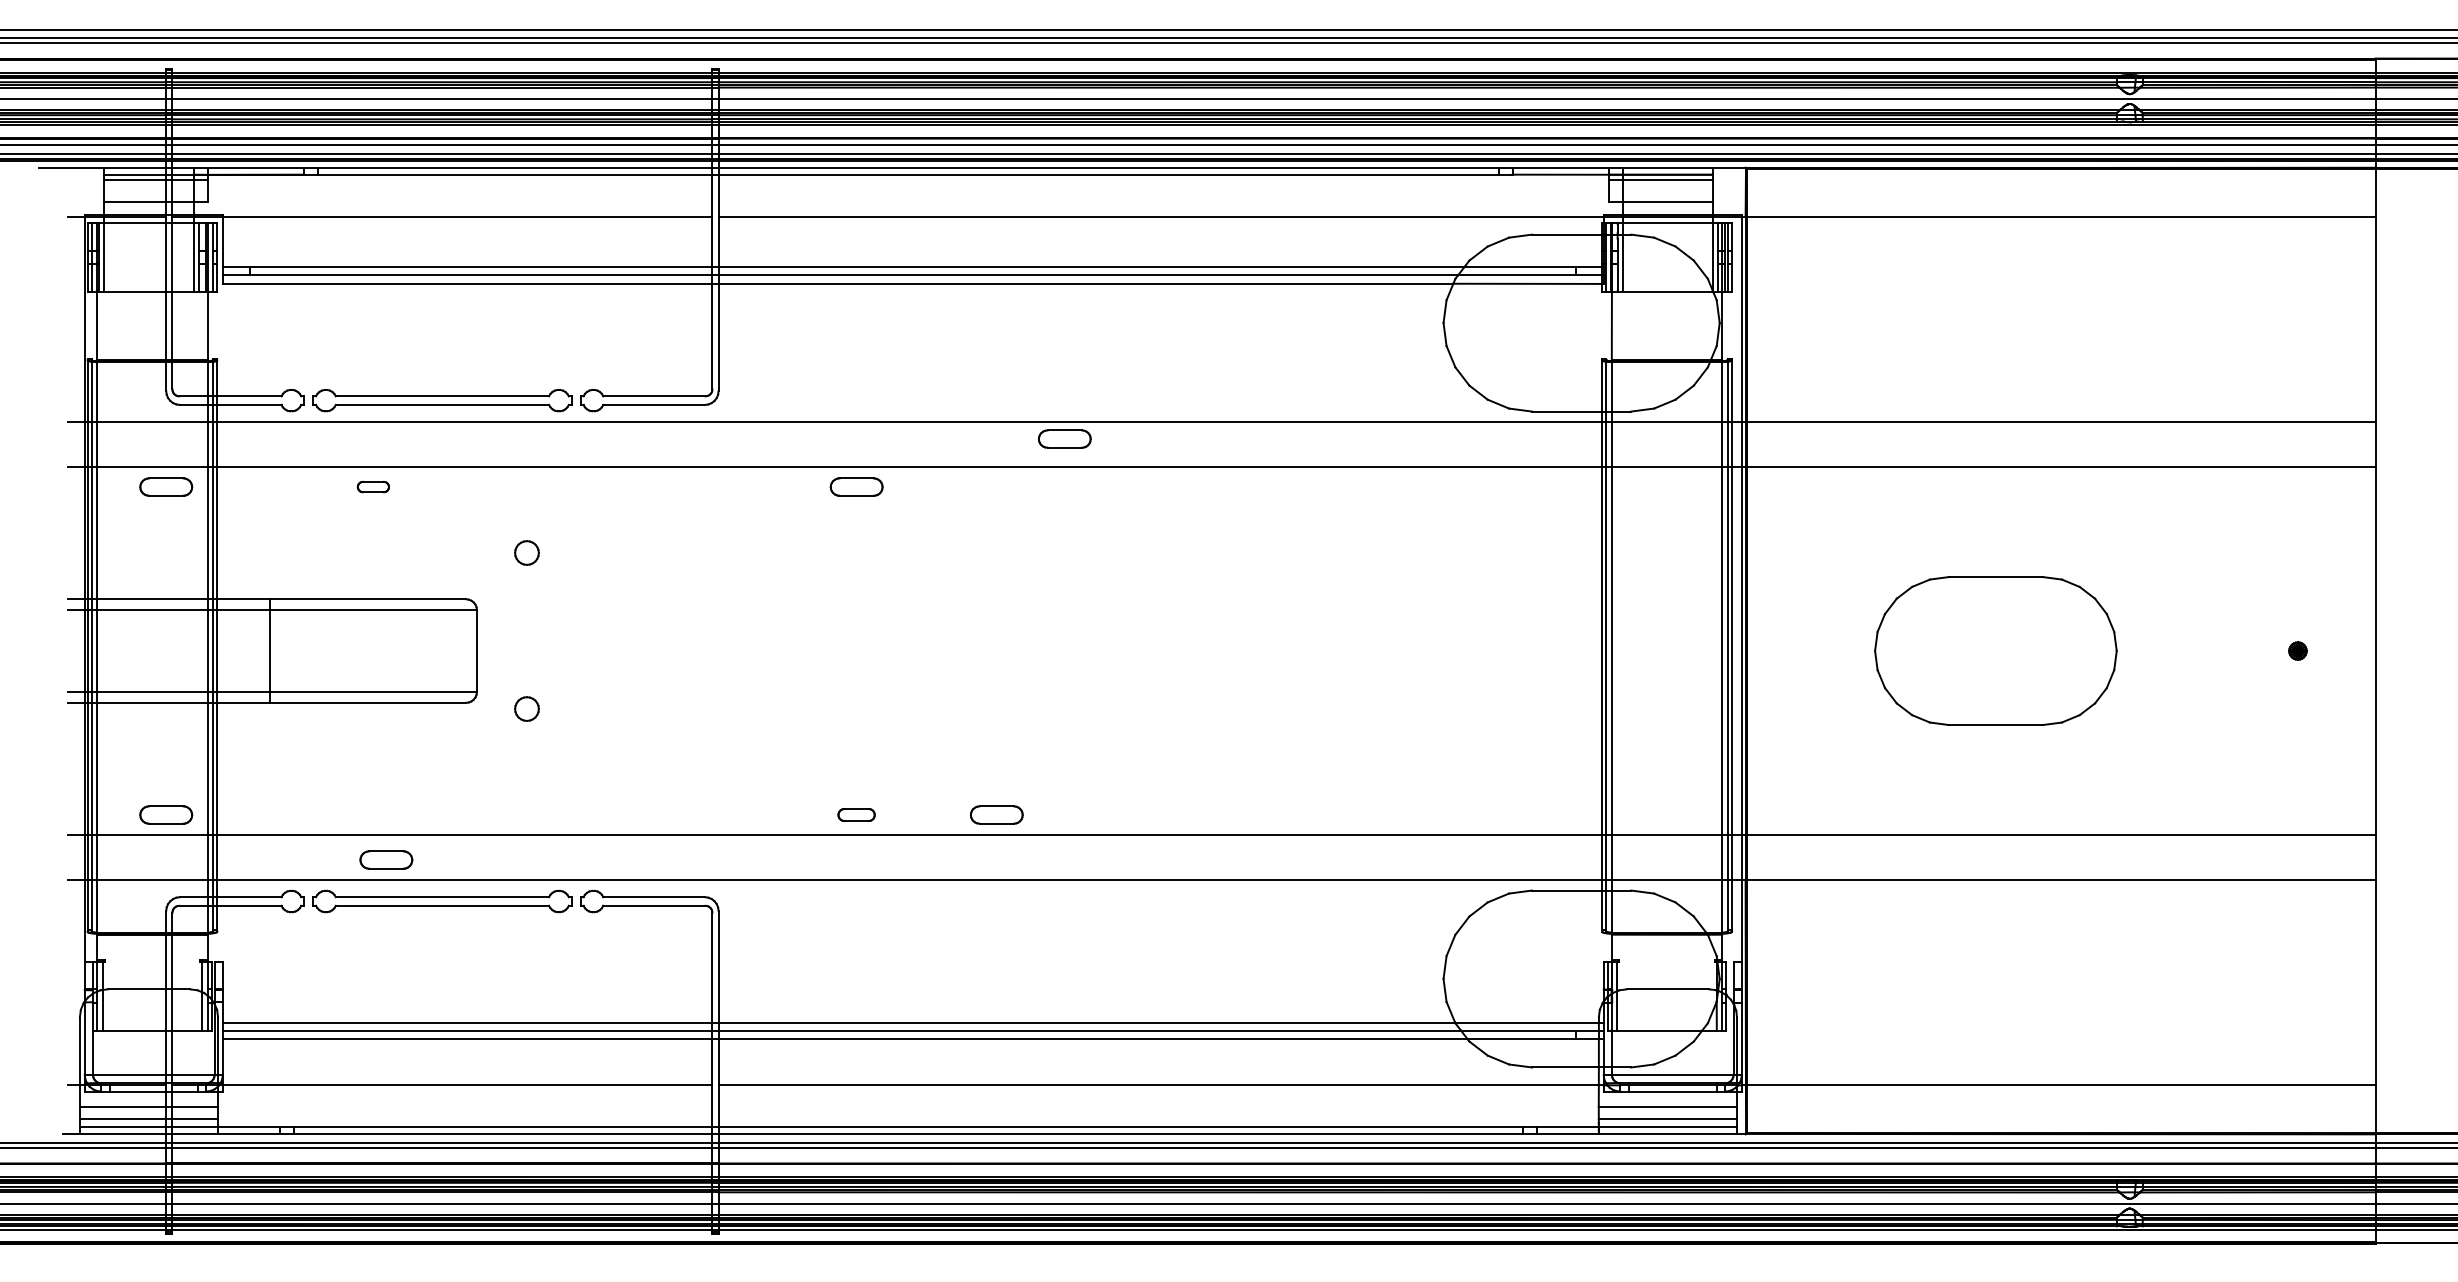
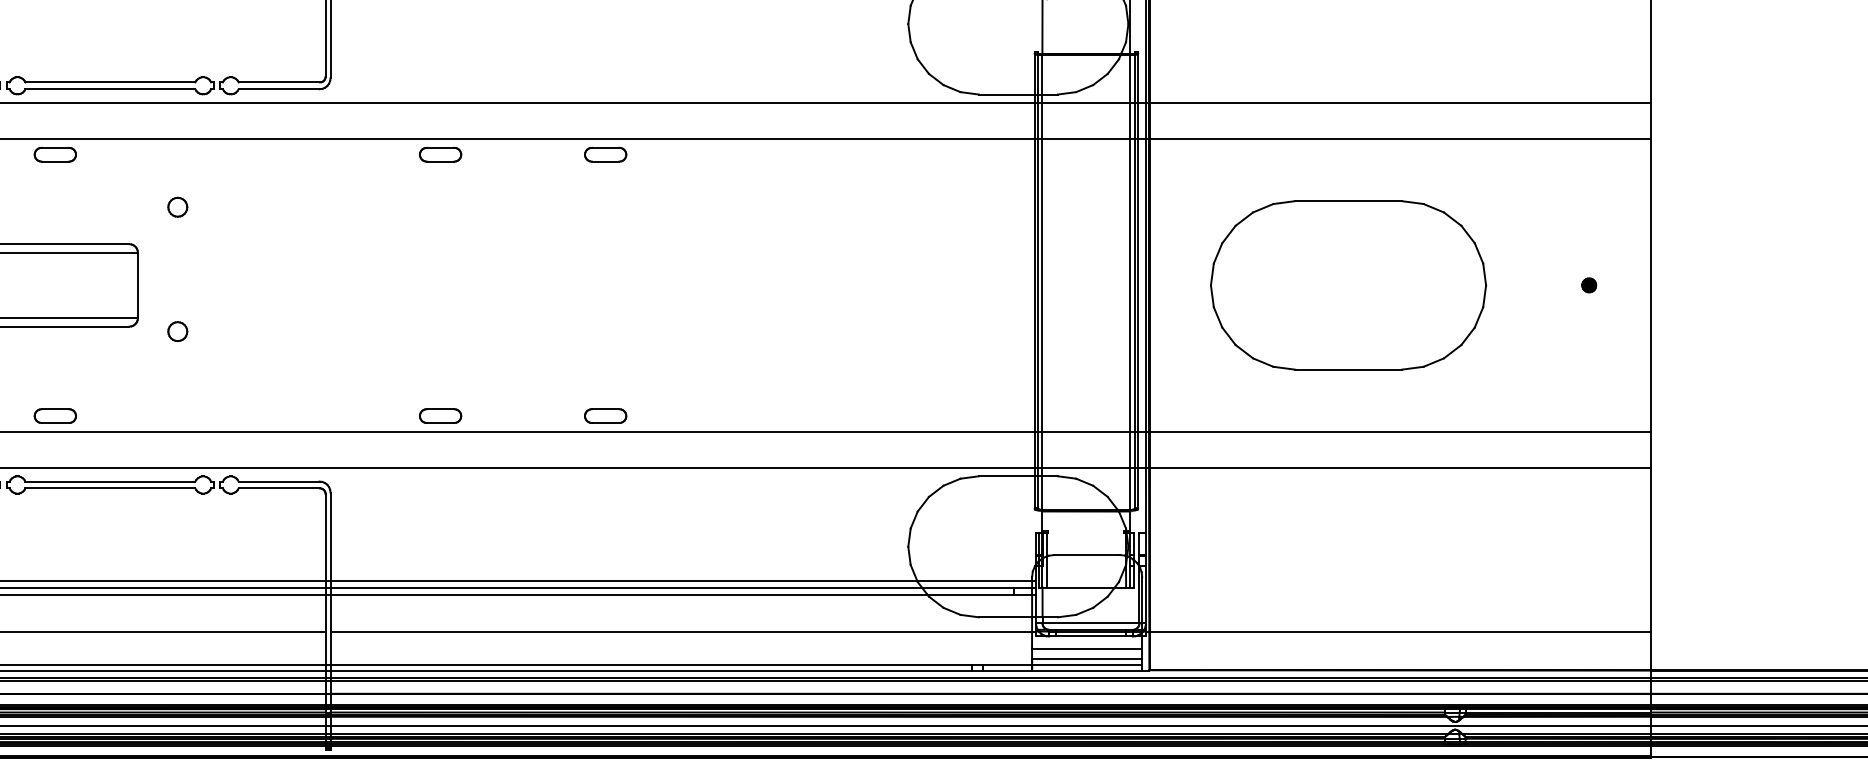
part: (1064, 438) -> (605, 154), moved
part: (373, 486) -> (55, 154), size x1.67
part: (1995, 650) -> (1348, 284), size x1.43
part: (856, 814) -> (440, 415), size x1.43
part: (996, 814) -> (605, 415), moved
part: (386, 859) -> (55, 415), moved

